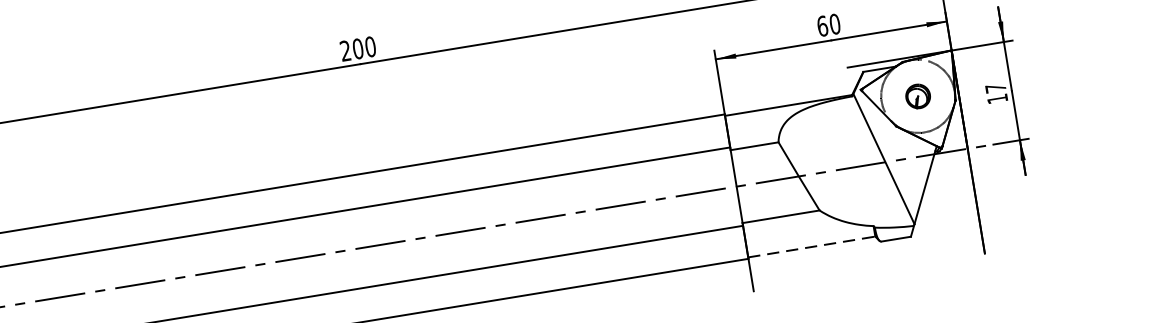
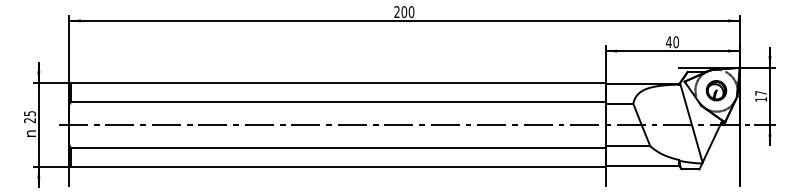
text: (821, 26) -> (668, 42), 60 -> 40
part: (918, 95) -> (716, 90), size x1.43
line: (812, 247) -> (642, 166), dashed -> solid

